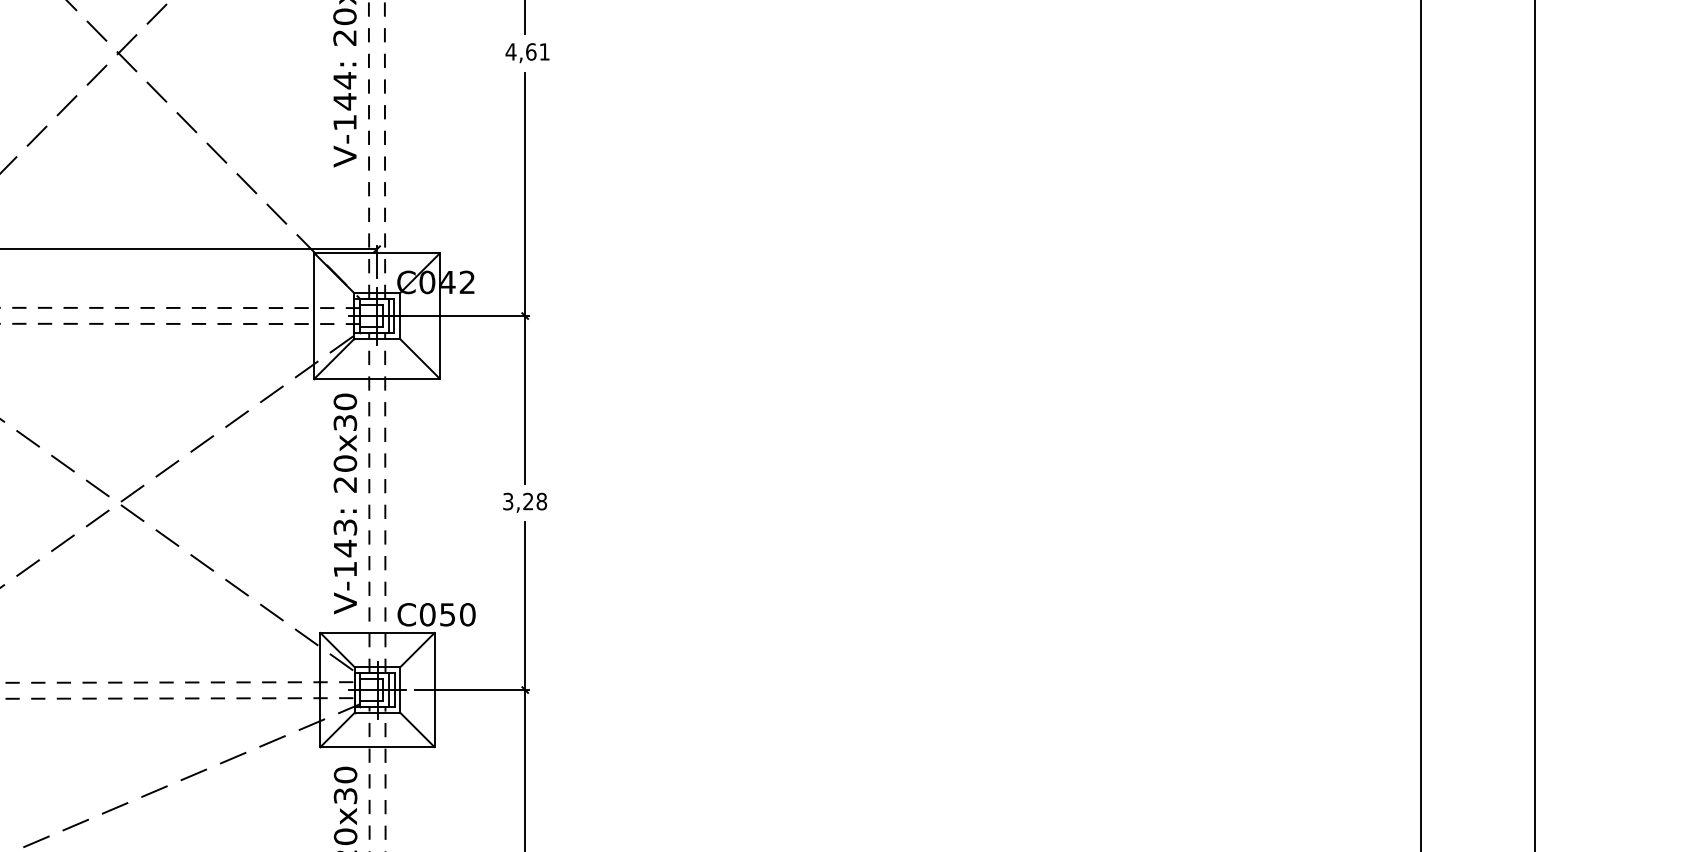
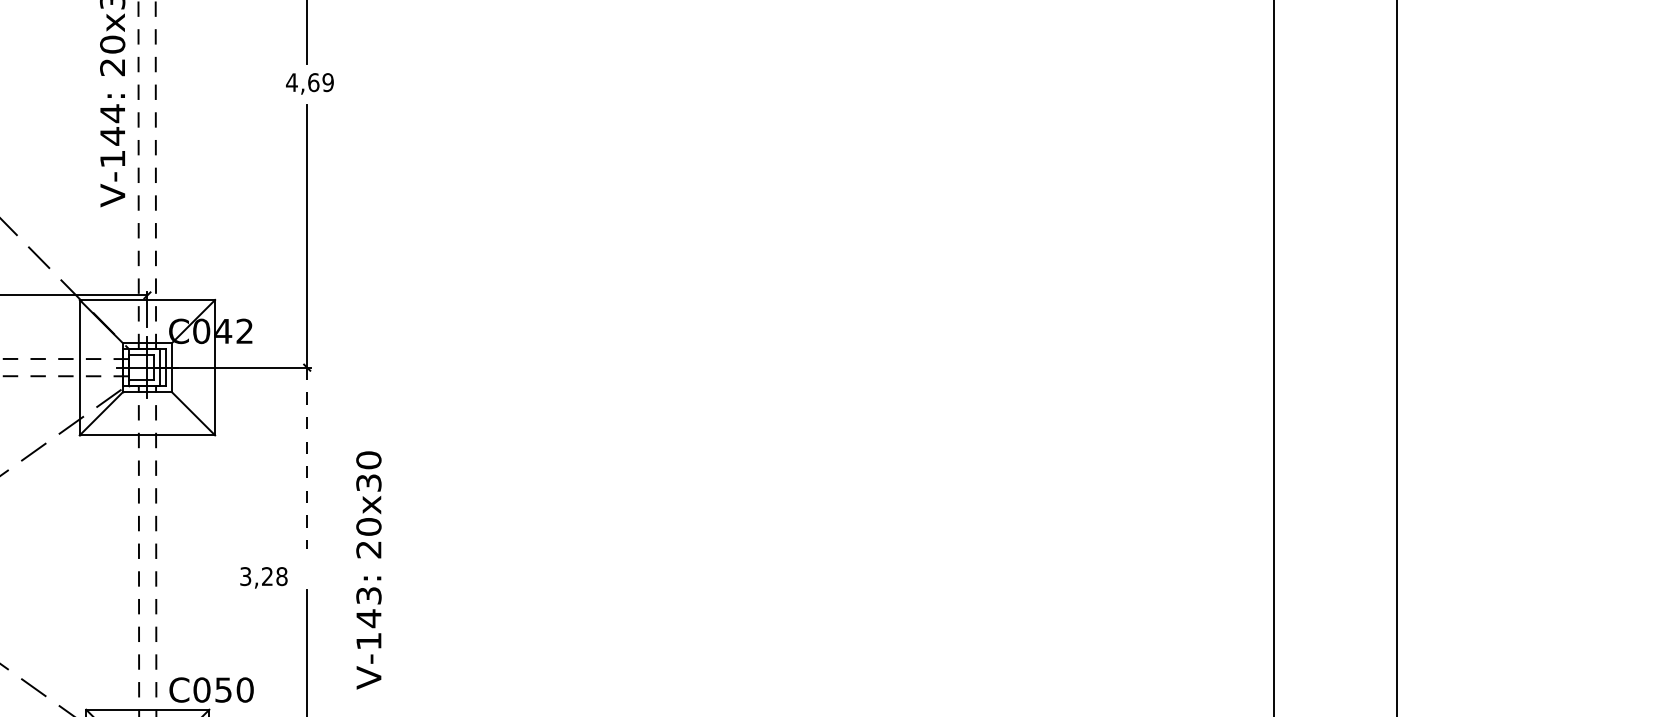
text: (544, 51) -> (328, 82), 4,61 -> 4,69
line: (525, 399) -> (307, 457), solid -> dashed
text: (525, 502) -> (264, 577), moved
text: (345, 503) -> (369, 569), moved

